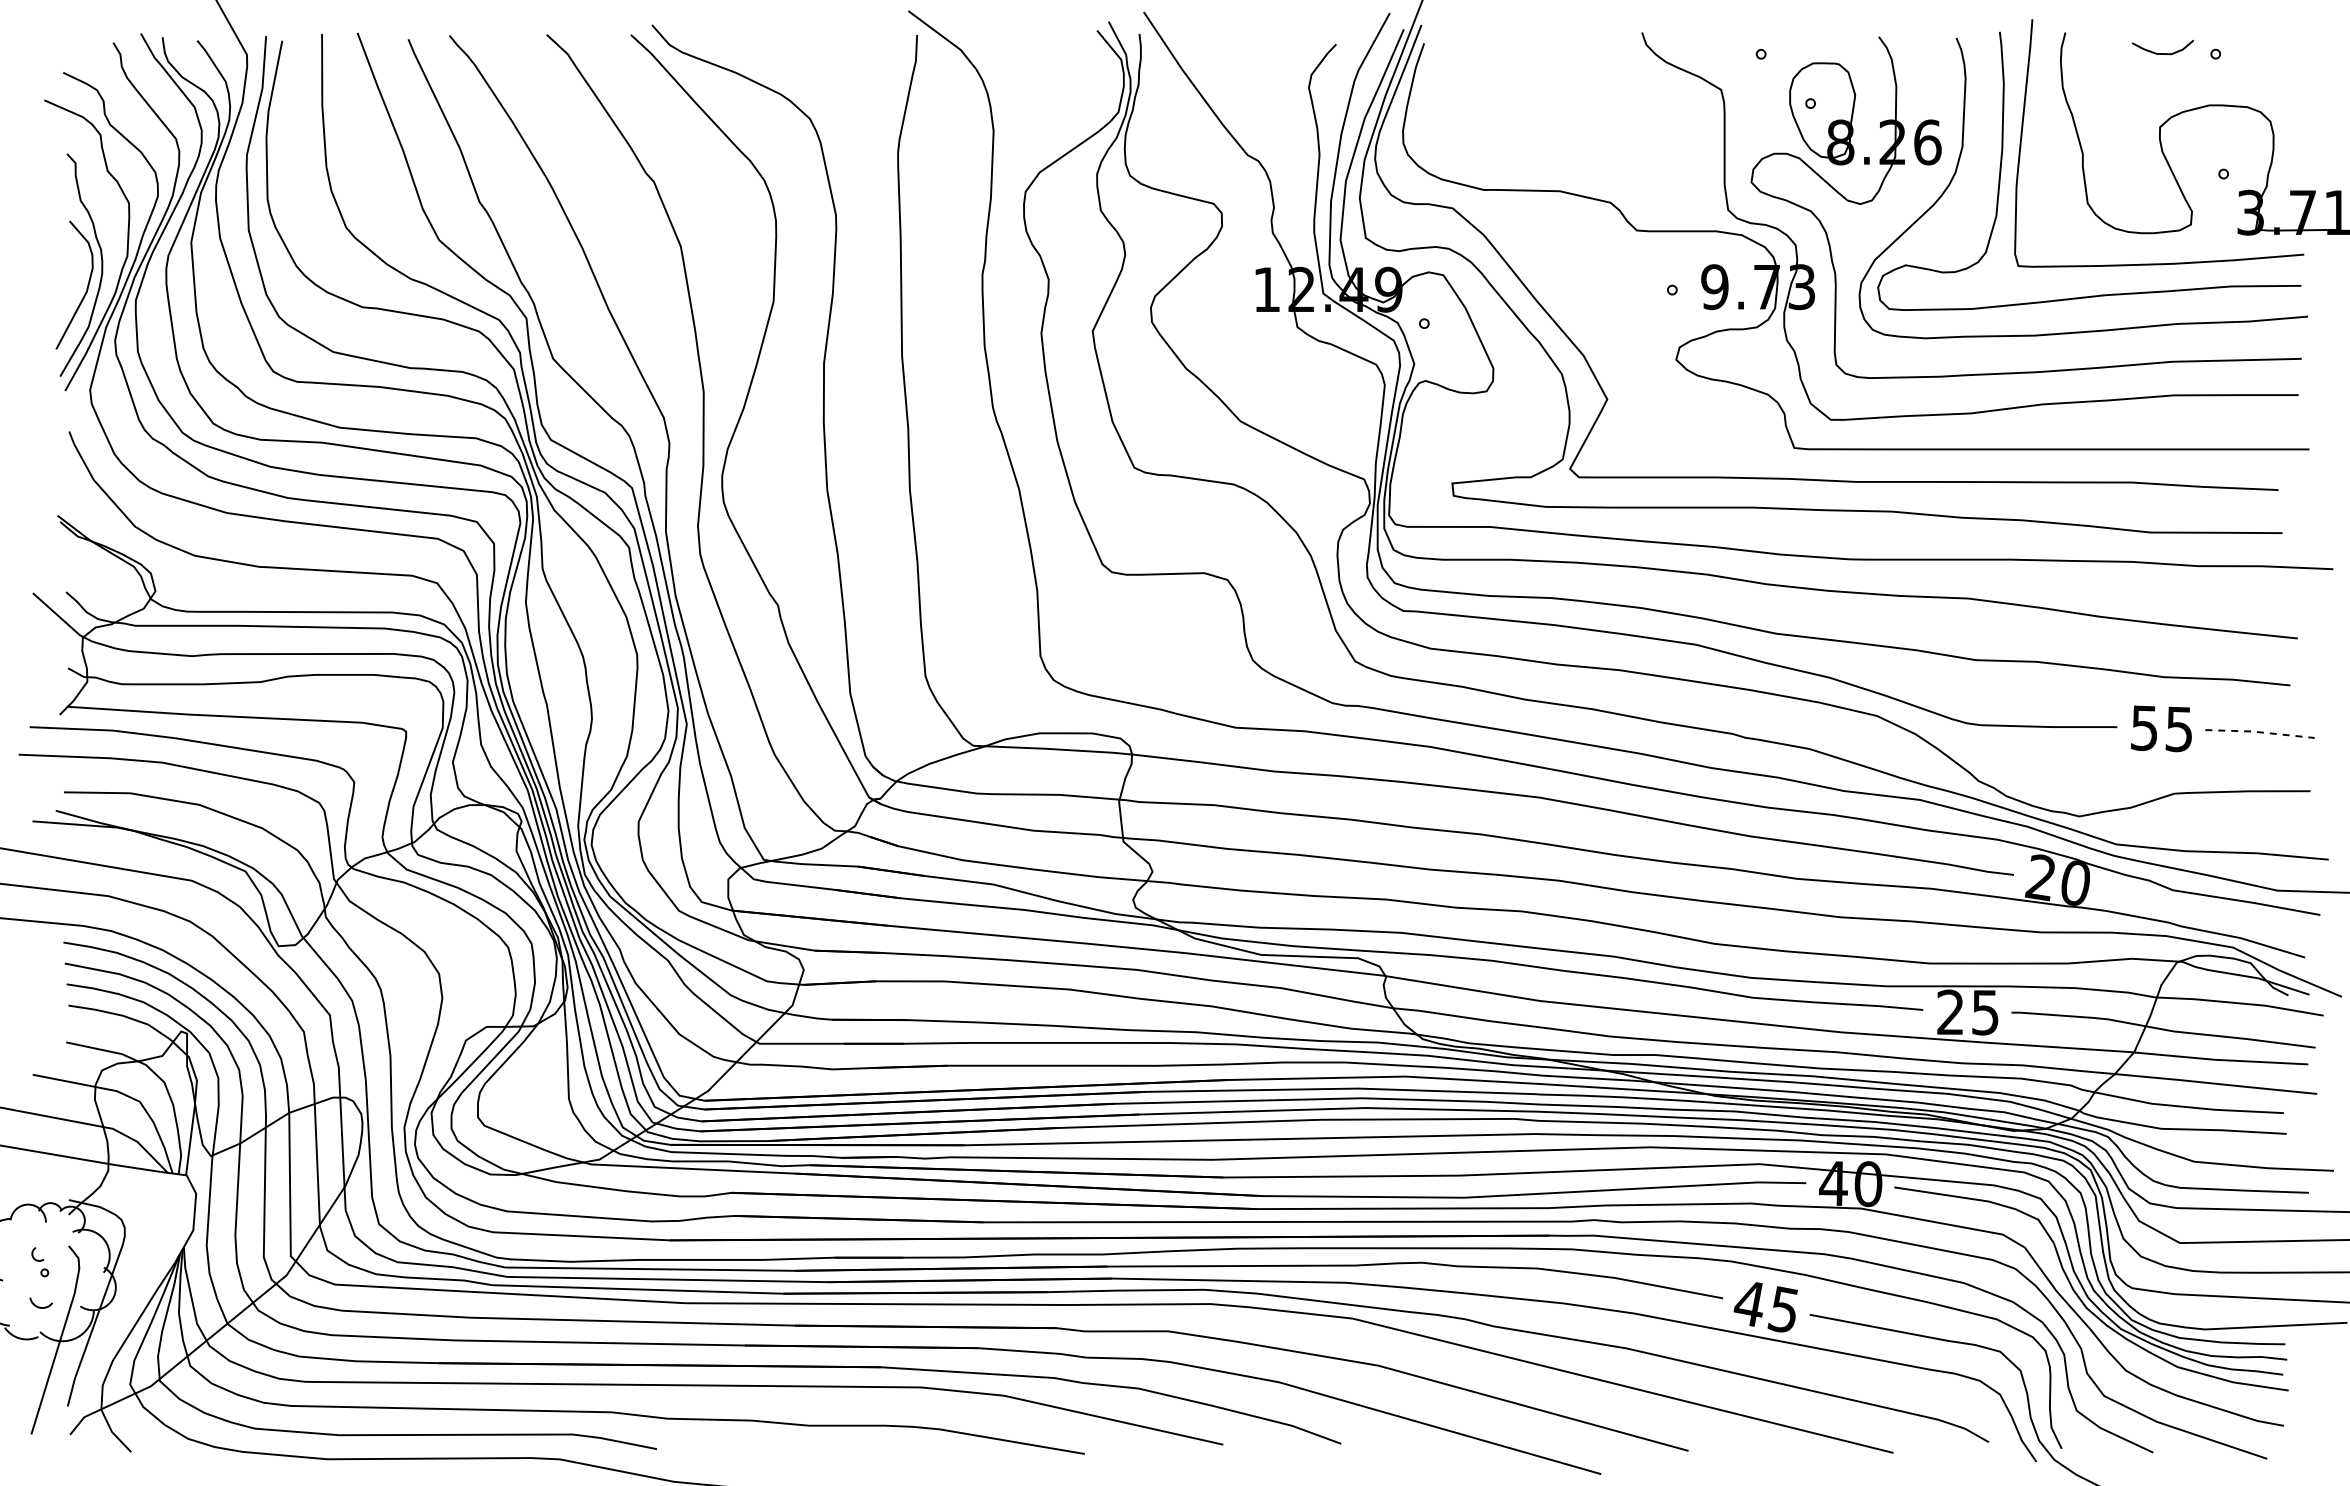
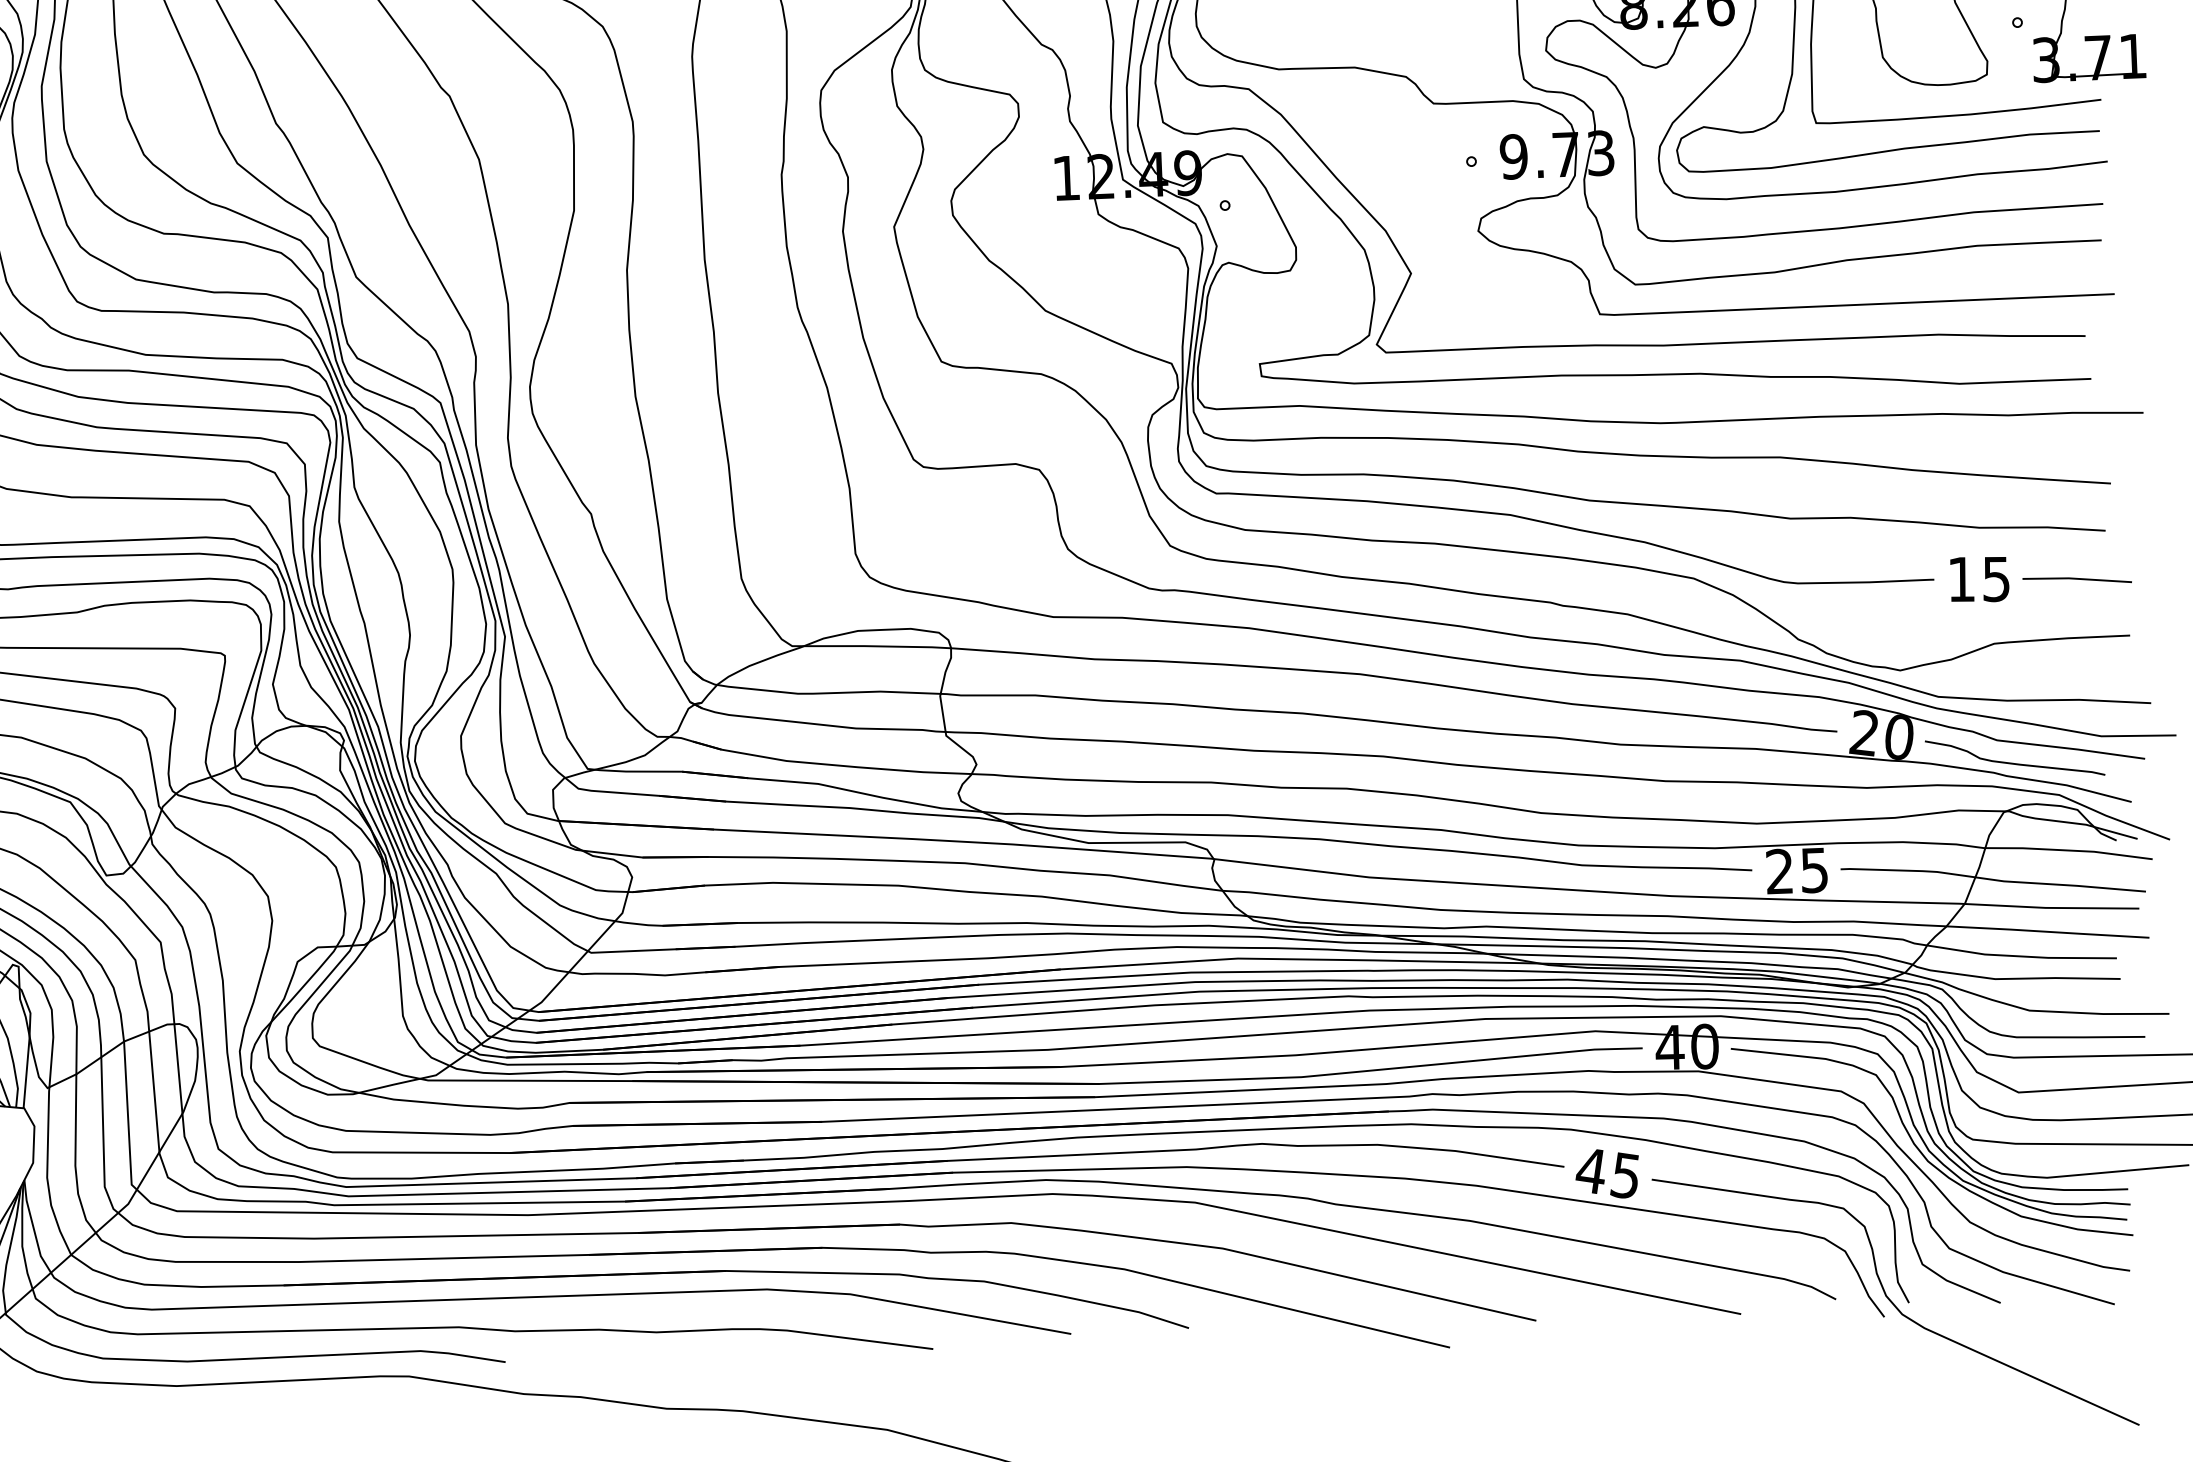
text: (2143, 728) -> (1960, 579), 55 -> 15
line: (2259, 732) -> (2076, 579), dashed -> solid
curve: (2190, 913) -> (2015, 762), added

